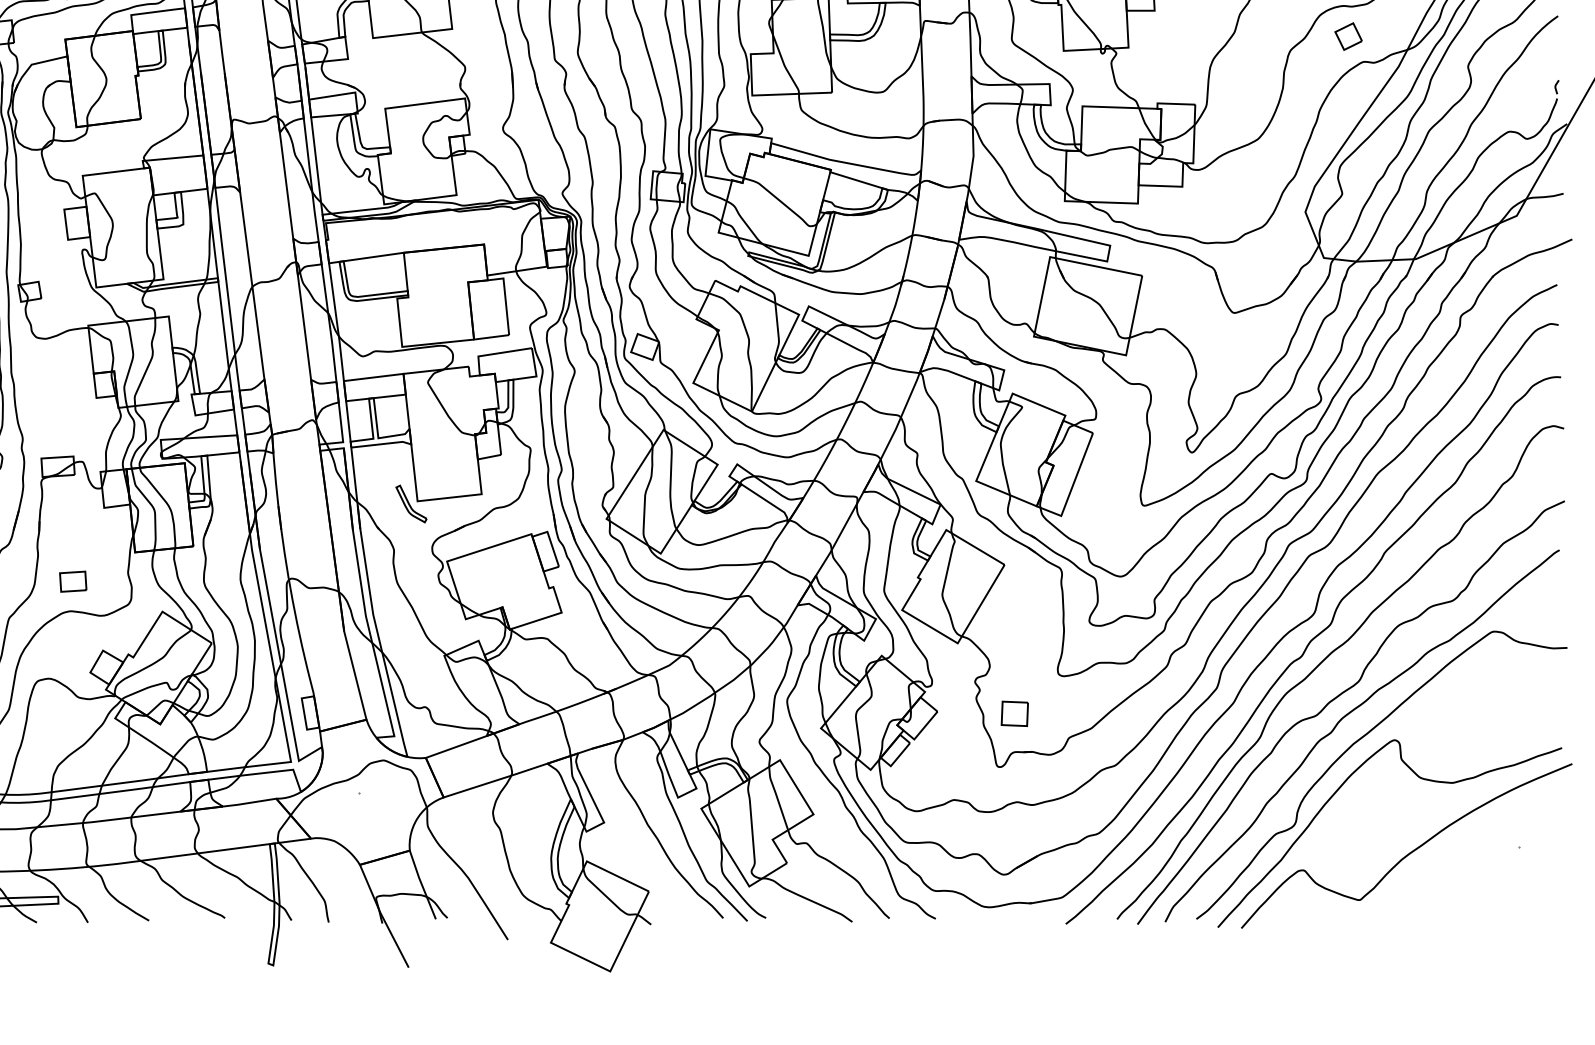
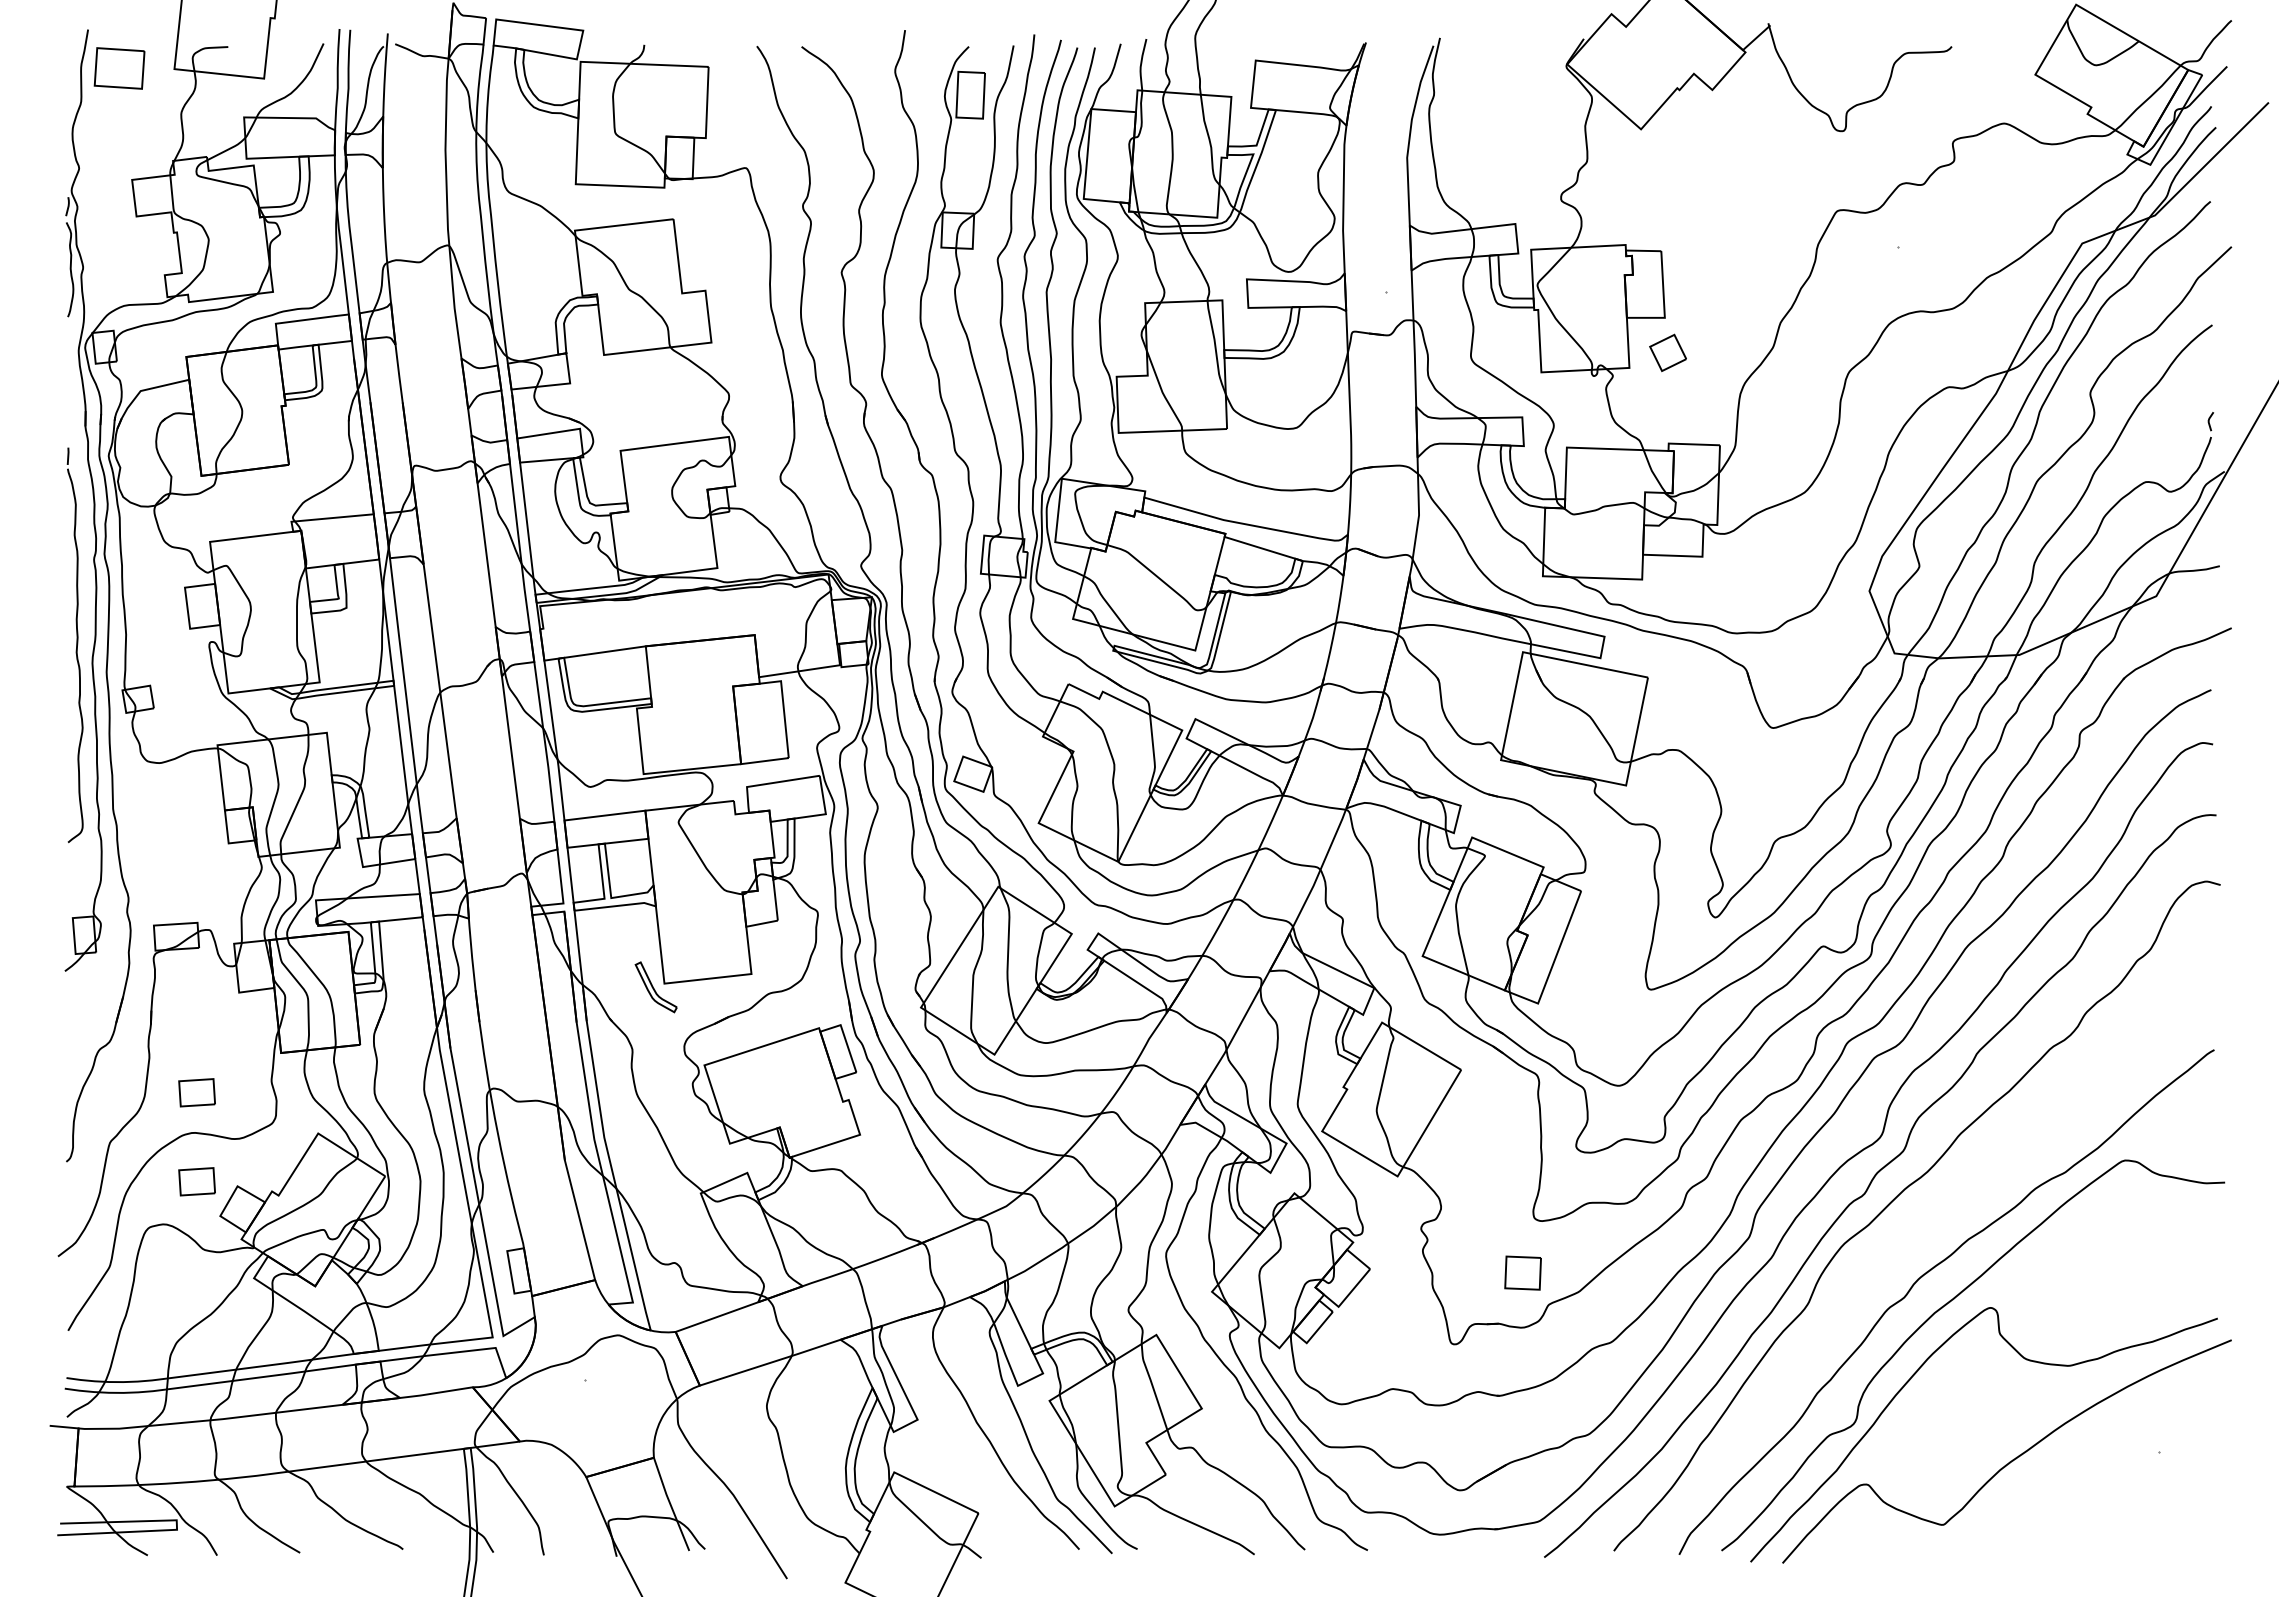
part: (1348, 36) -> (1667, 352), moved
part: (72, 647) -> (196, 1181), added
curve: (1339, 696) -> (1915, 1248), removed
part: (1014, 713) -> (1522, 1272), moved

